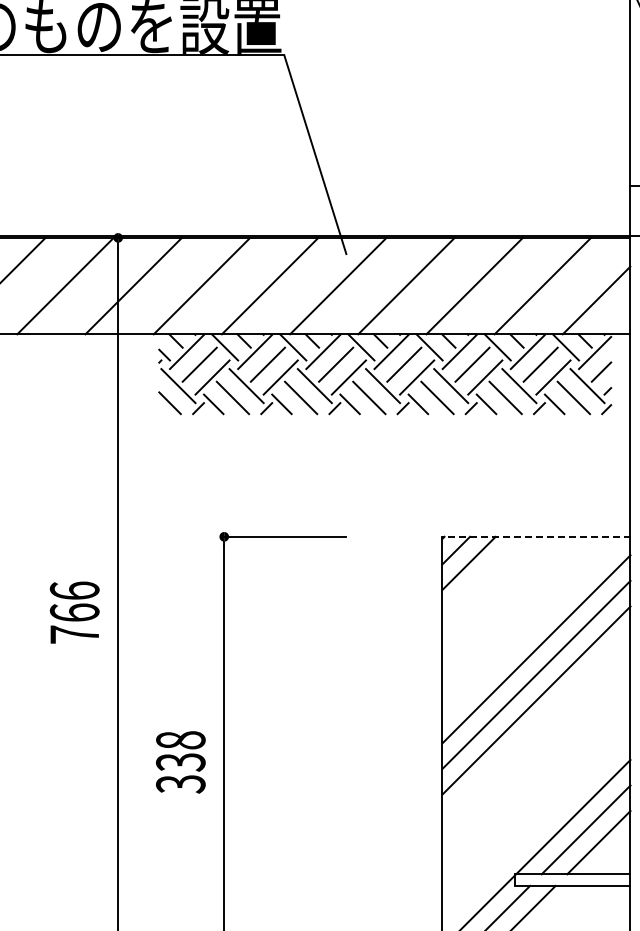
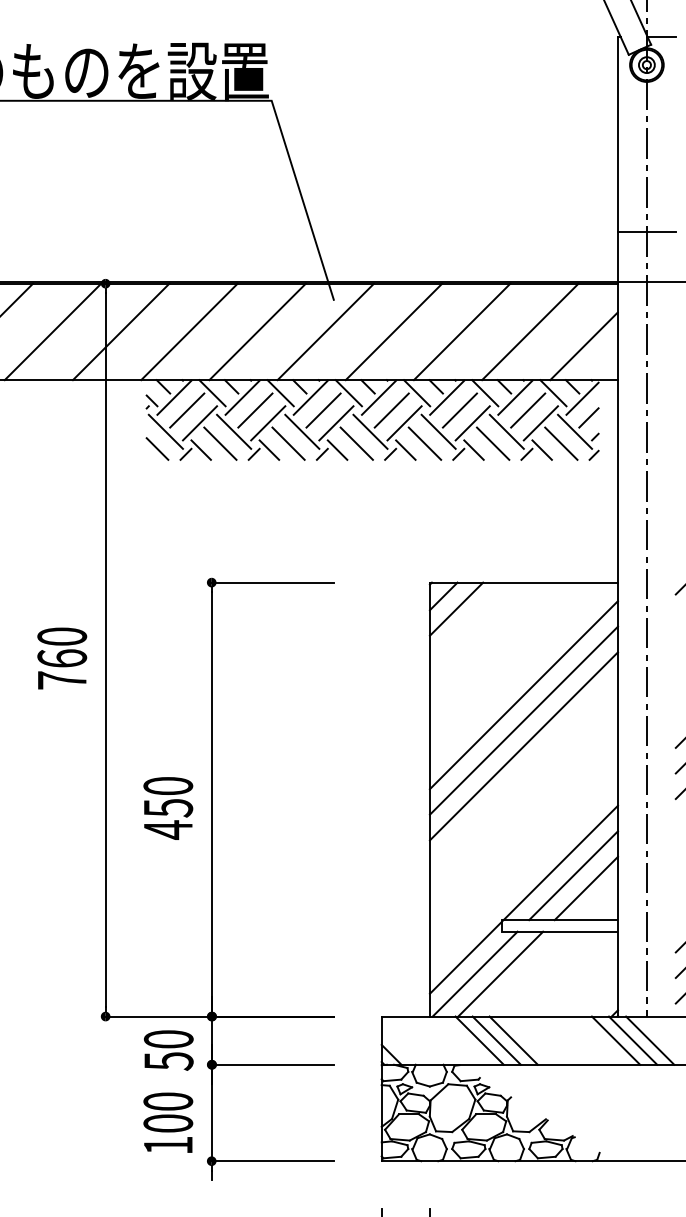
line: (536, 536) -> (523, 582), dashed -> solid
text: (75, 590) -> (62, 636), 766 -> 760
text: (181, 762) -> (168, 808), 338 -> 450

